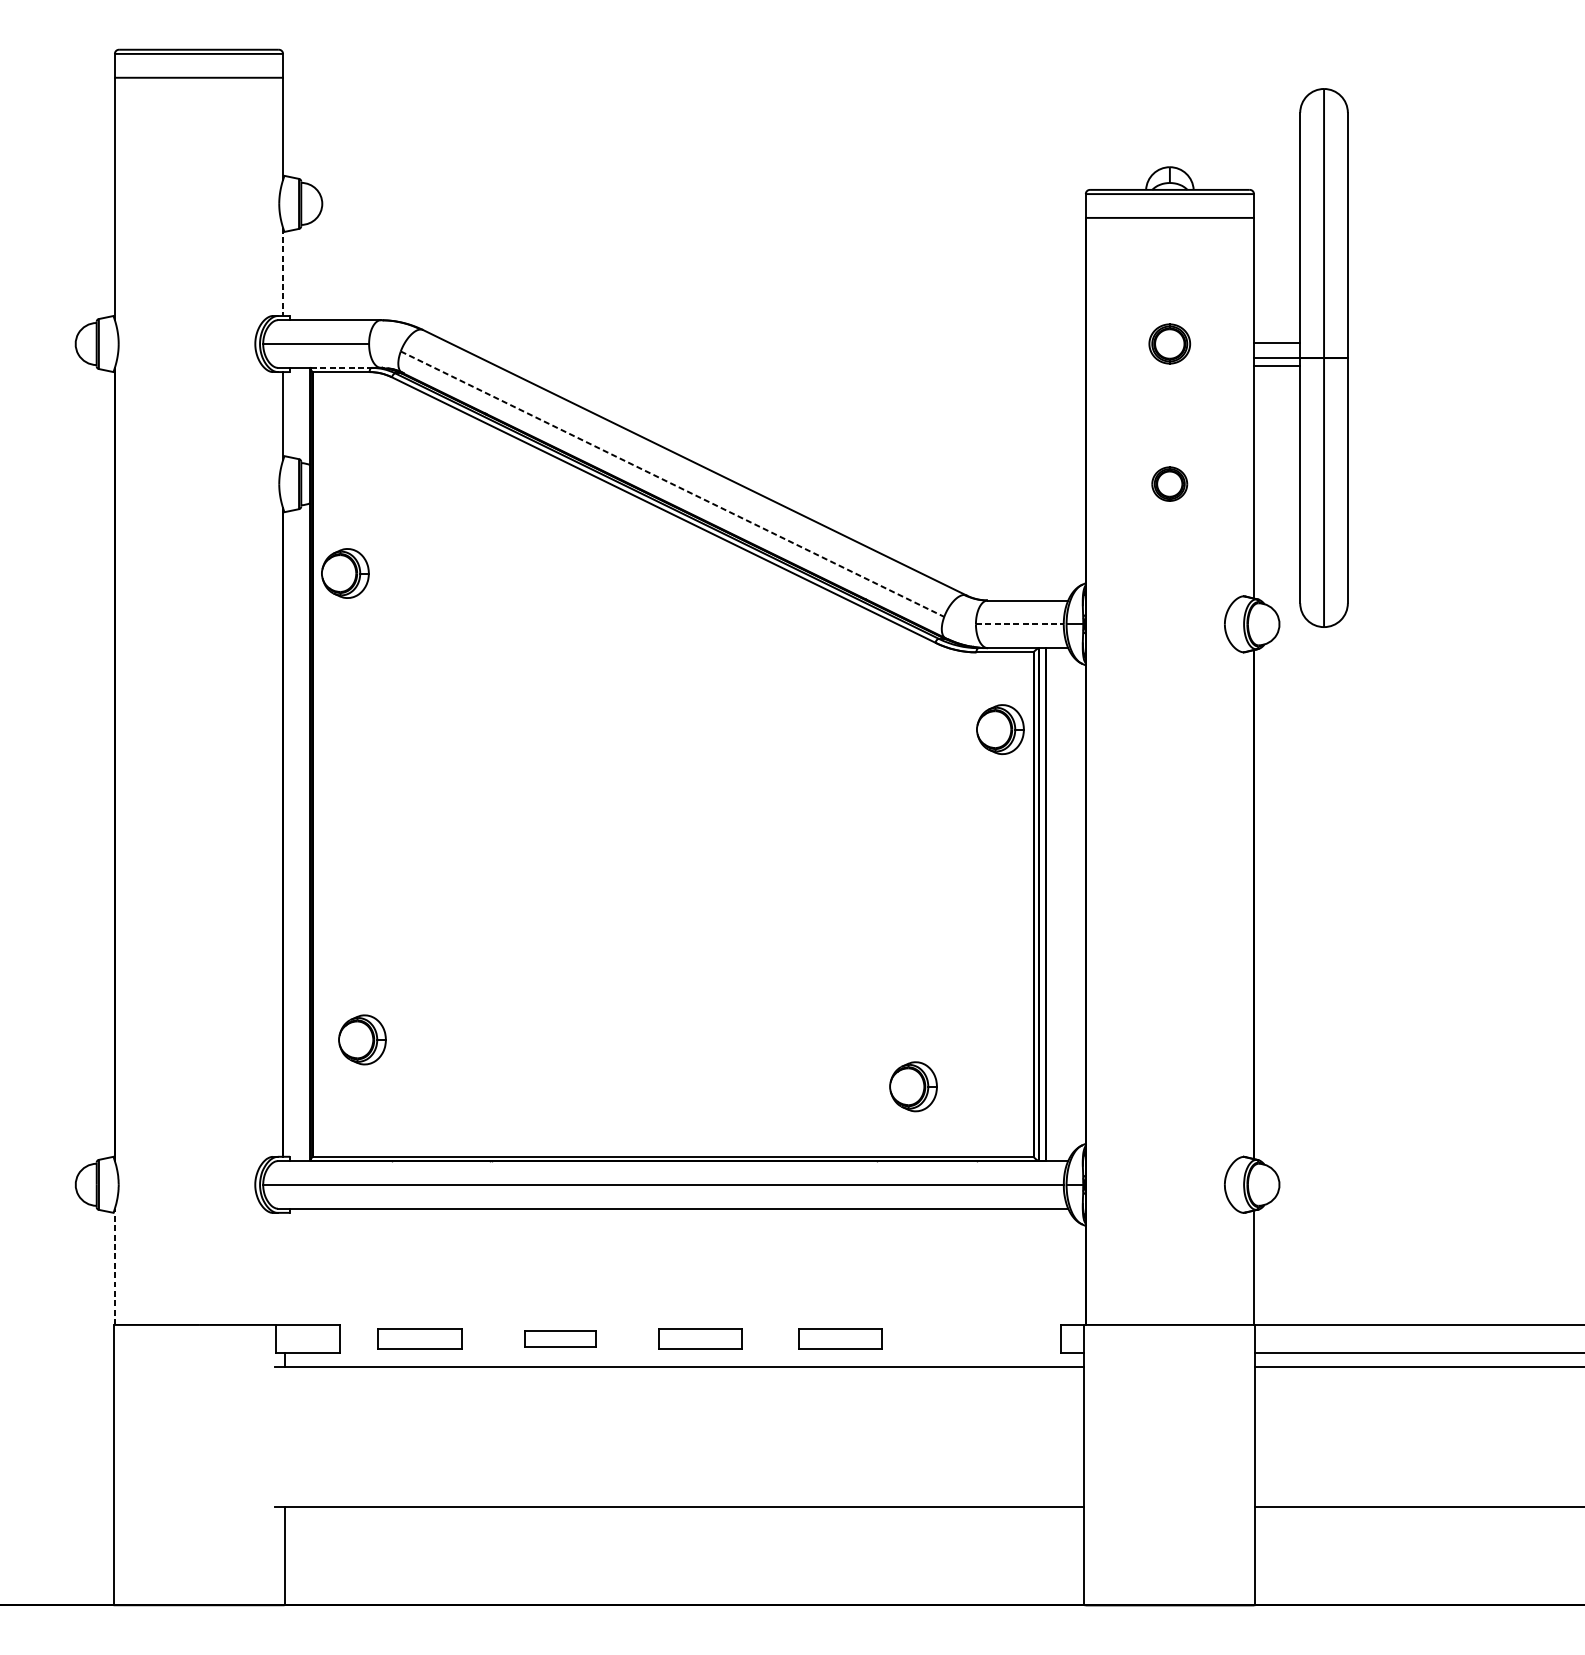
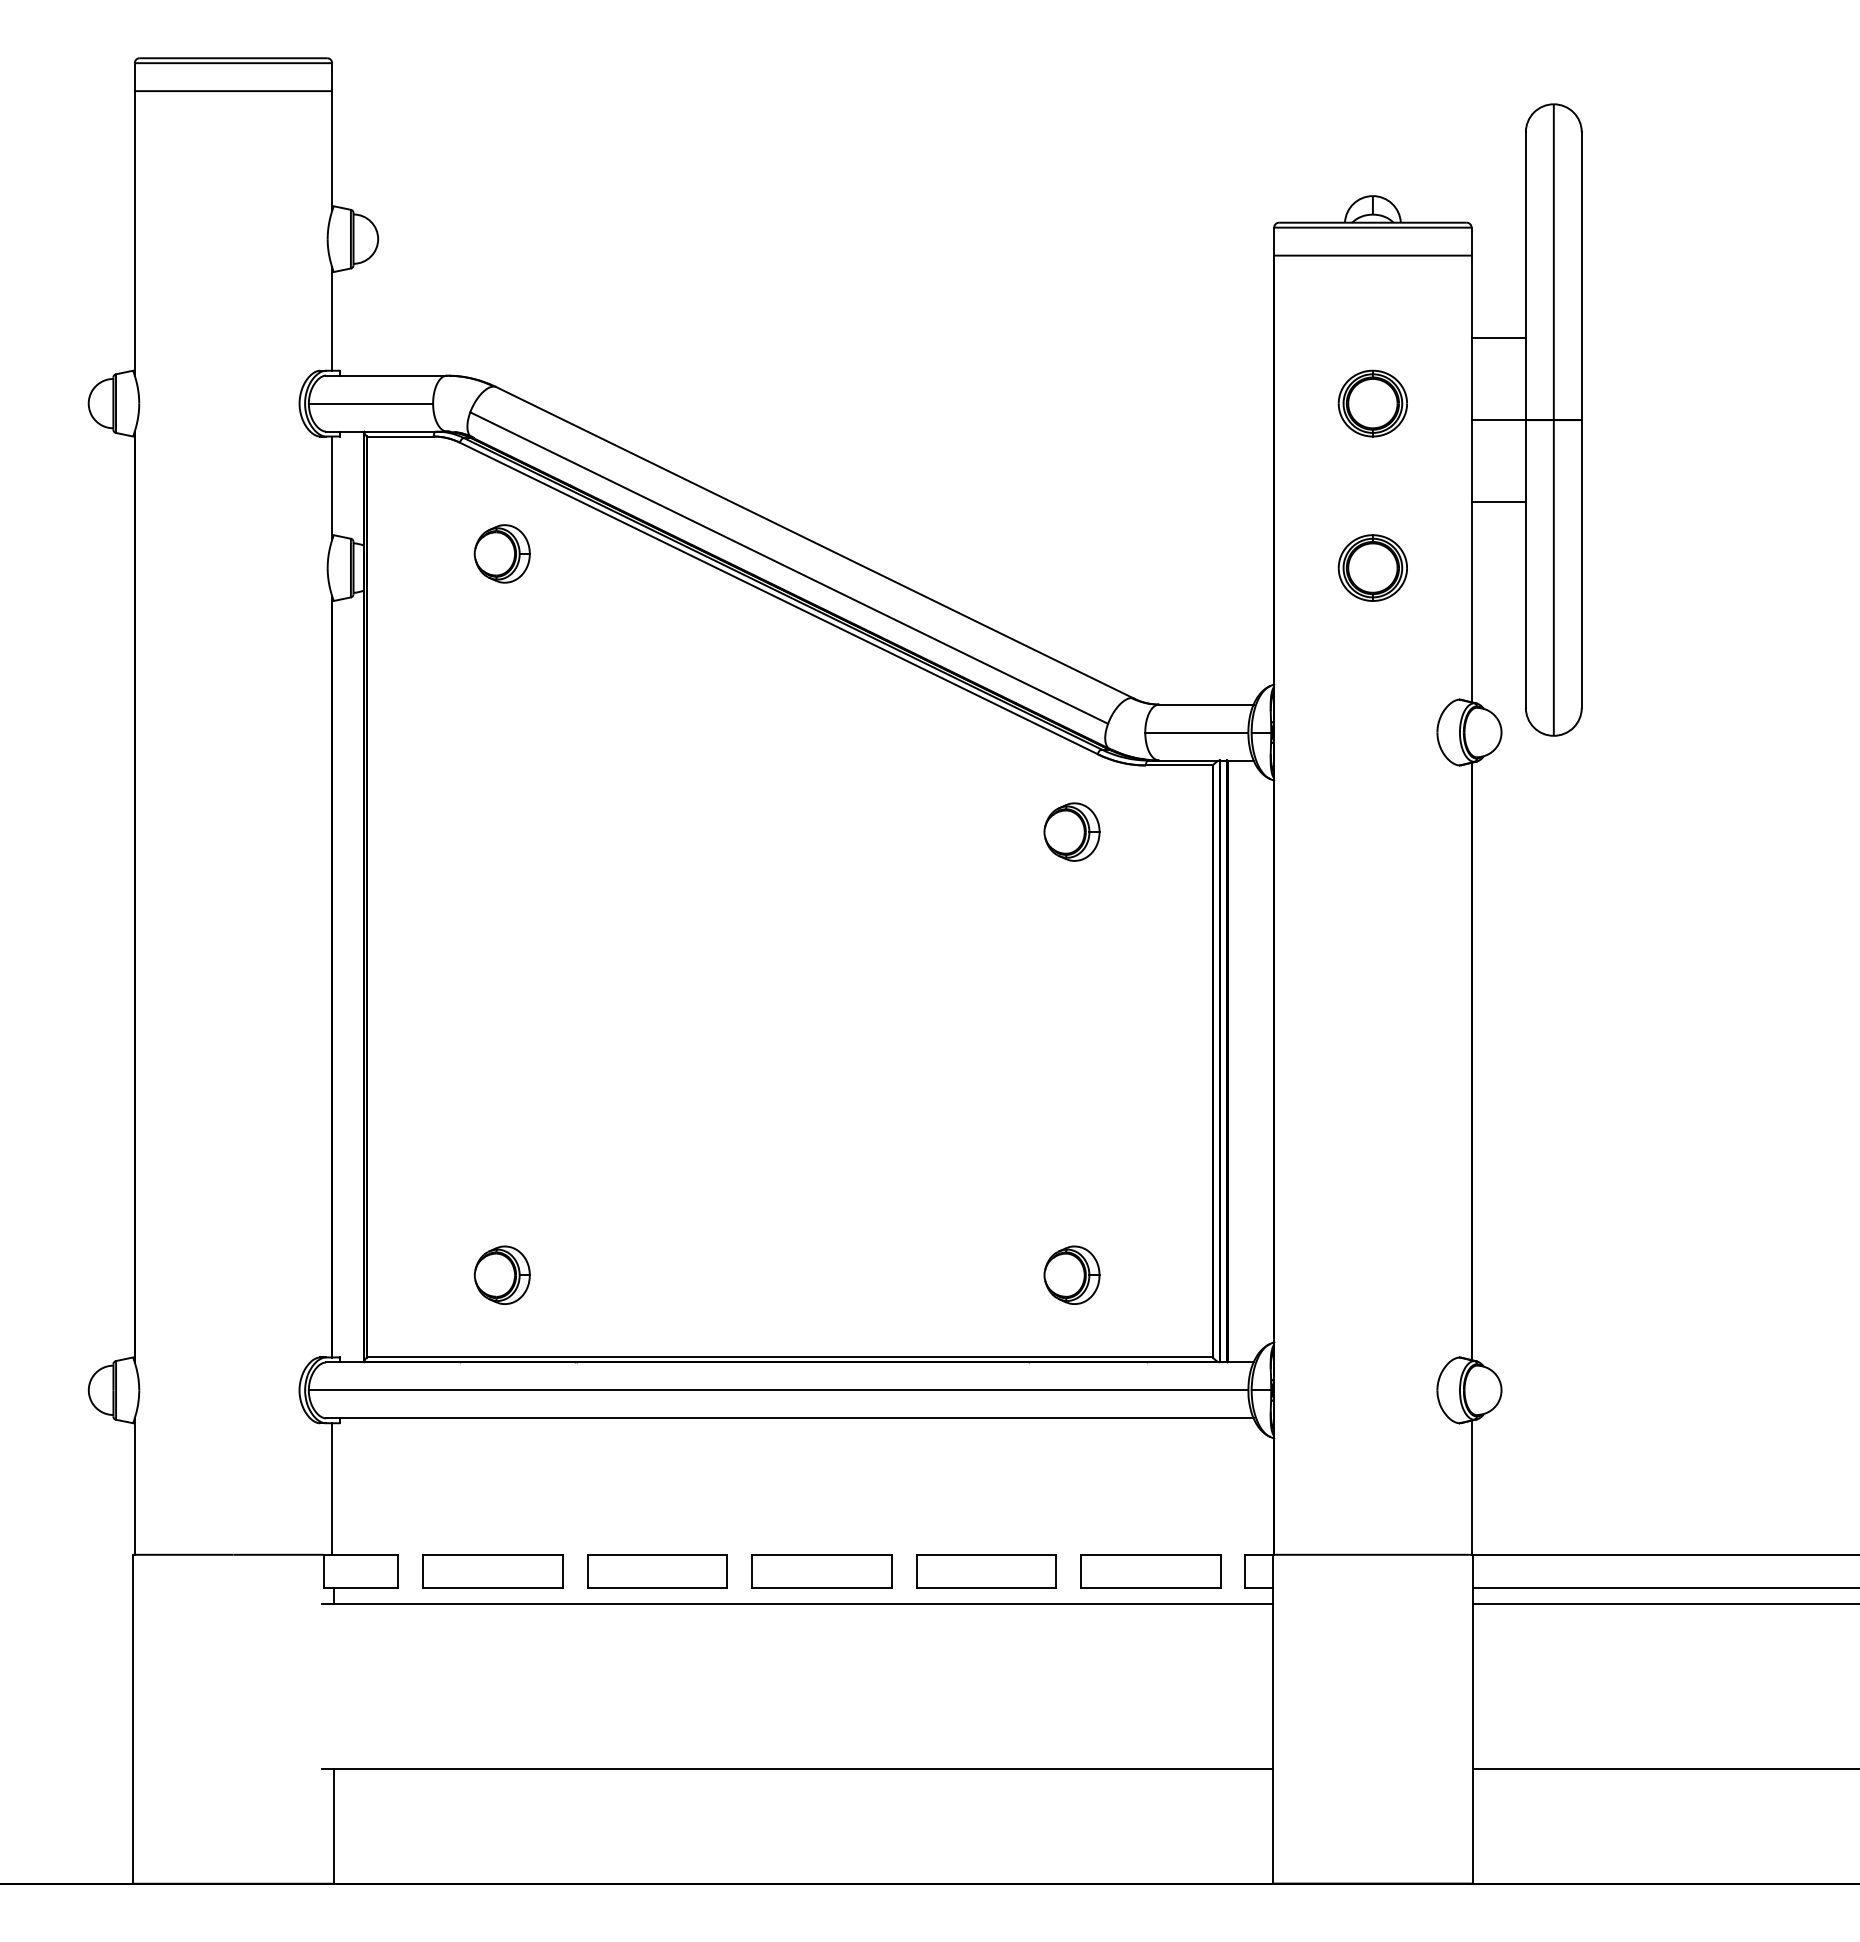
line: (283, 271) -> (332, 318), dashed -> solid
line: (1276, 342) -> (1498, 337), moved
part: (1169, 343) -> (1372, 403), size x1.43
line: (1276, 366) -> (1498, 502), moved
line: (341, 367) -> (400, 431), dashed -> solid
part: (1169, 483) -> (1372, 567), size x1.67
line: (672, 484) -> (789, 568), dashed -> solid
part: (344, 573) -> (501, 553), moved
line: (1019, 624) -> (1196, 732), dashed -> solid
part: (999, 729) -> (1071, 831), moved
part: (361, 1039) -> (501, 1274), moved
line: (114, 1266) -> (134, 1486), dashed -> solid
line: (283, 1268) -> (332, 1488), added
part: (419, 1339) -> (492, 1571), size x1.43
part: (560, 1339) -> (657, 1571), size x1.67
part: (700, 1339) -> (821, 1571), size x1.43
part: (840, 1339) -> (986, 1571), size x1.43
part: (980, 1339) -> (1150, 1571), added

